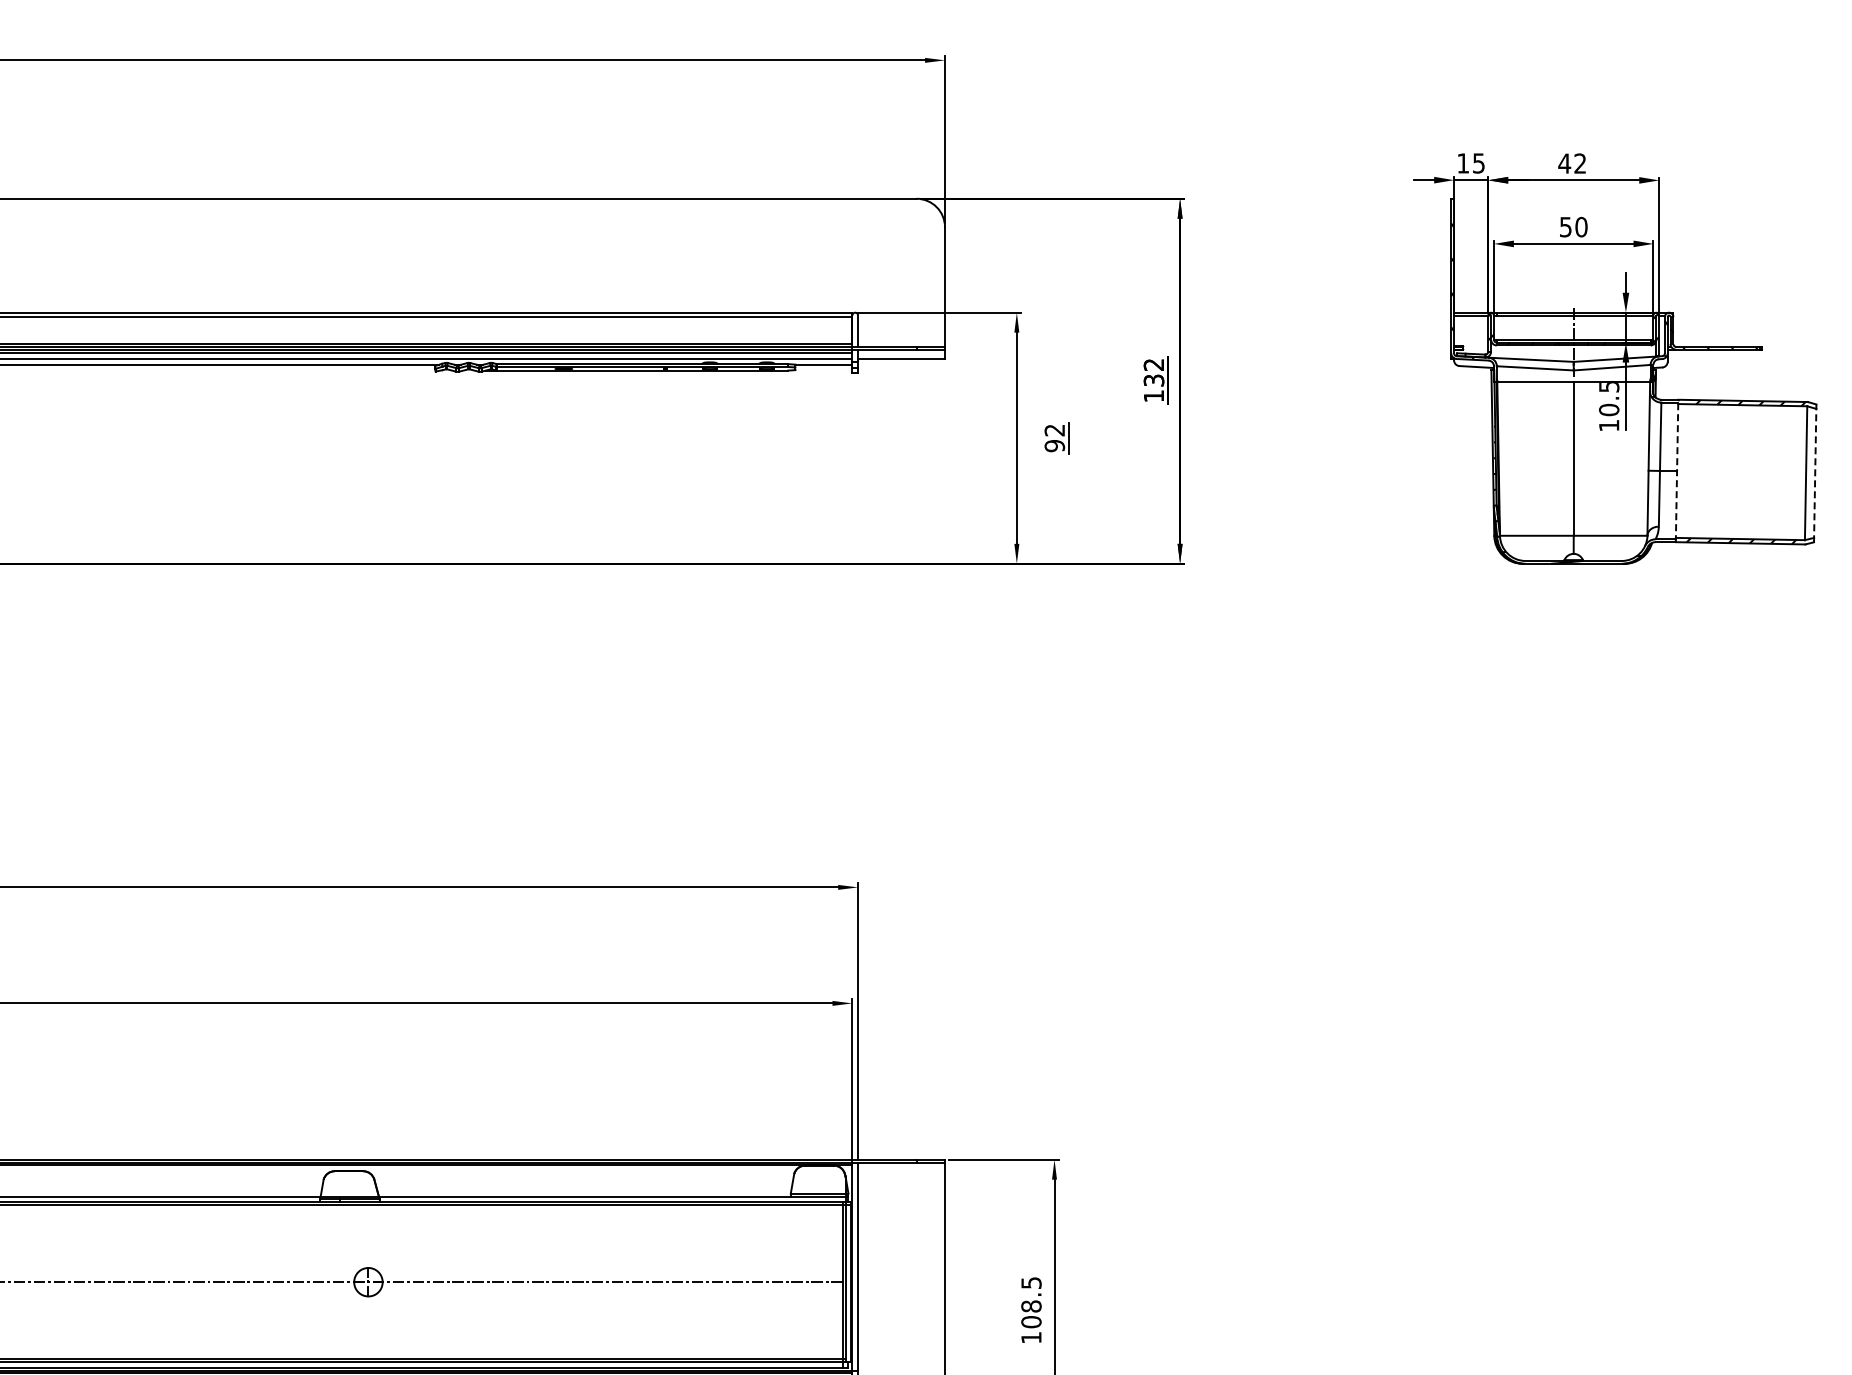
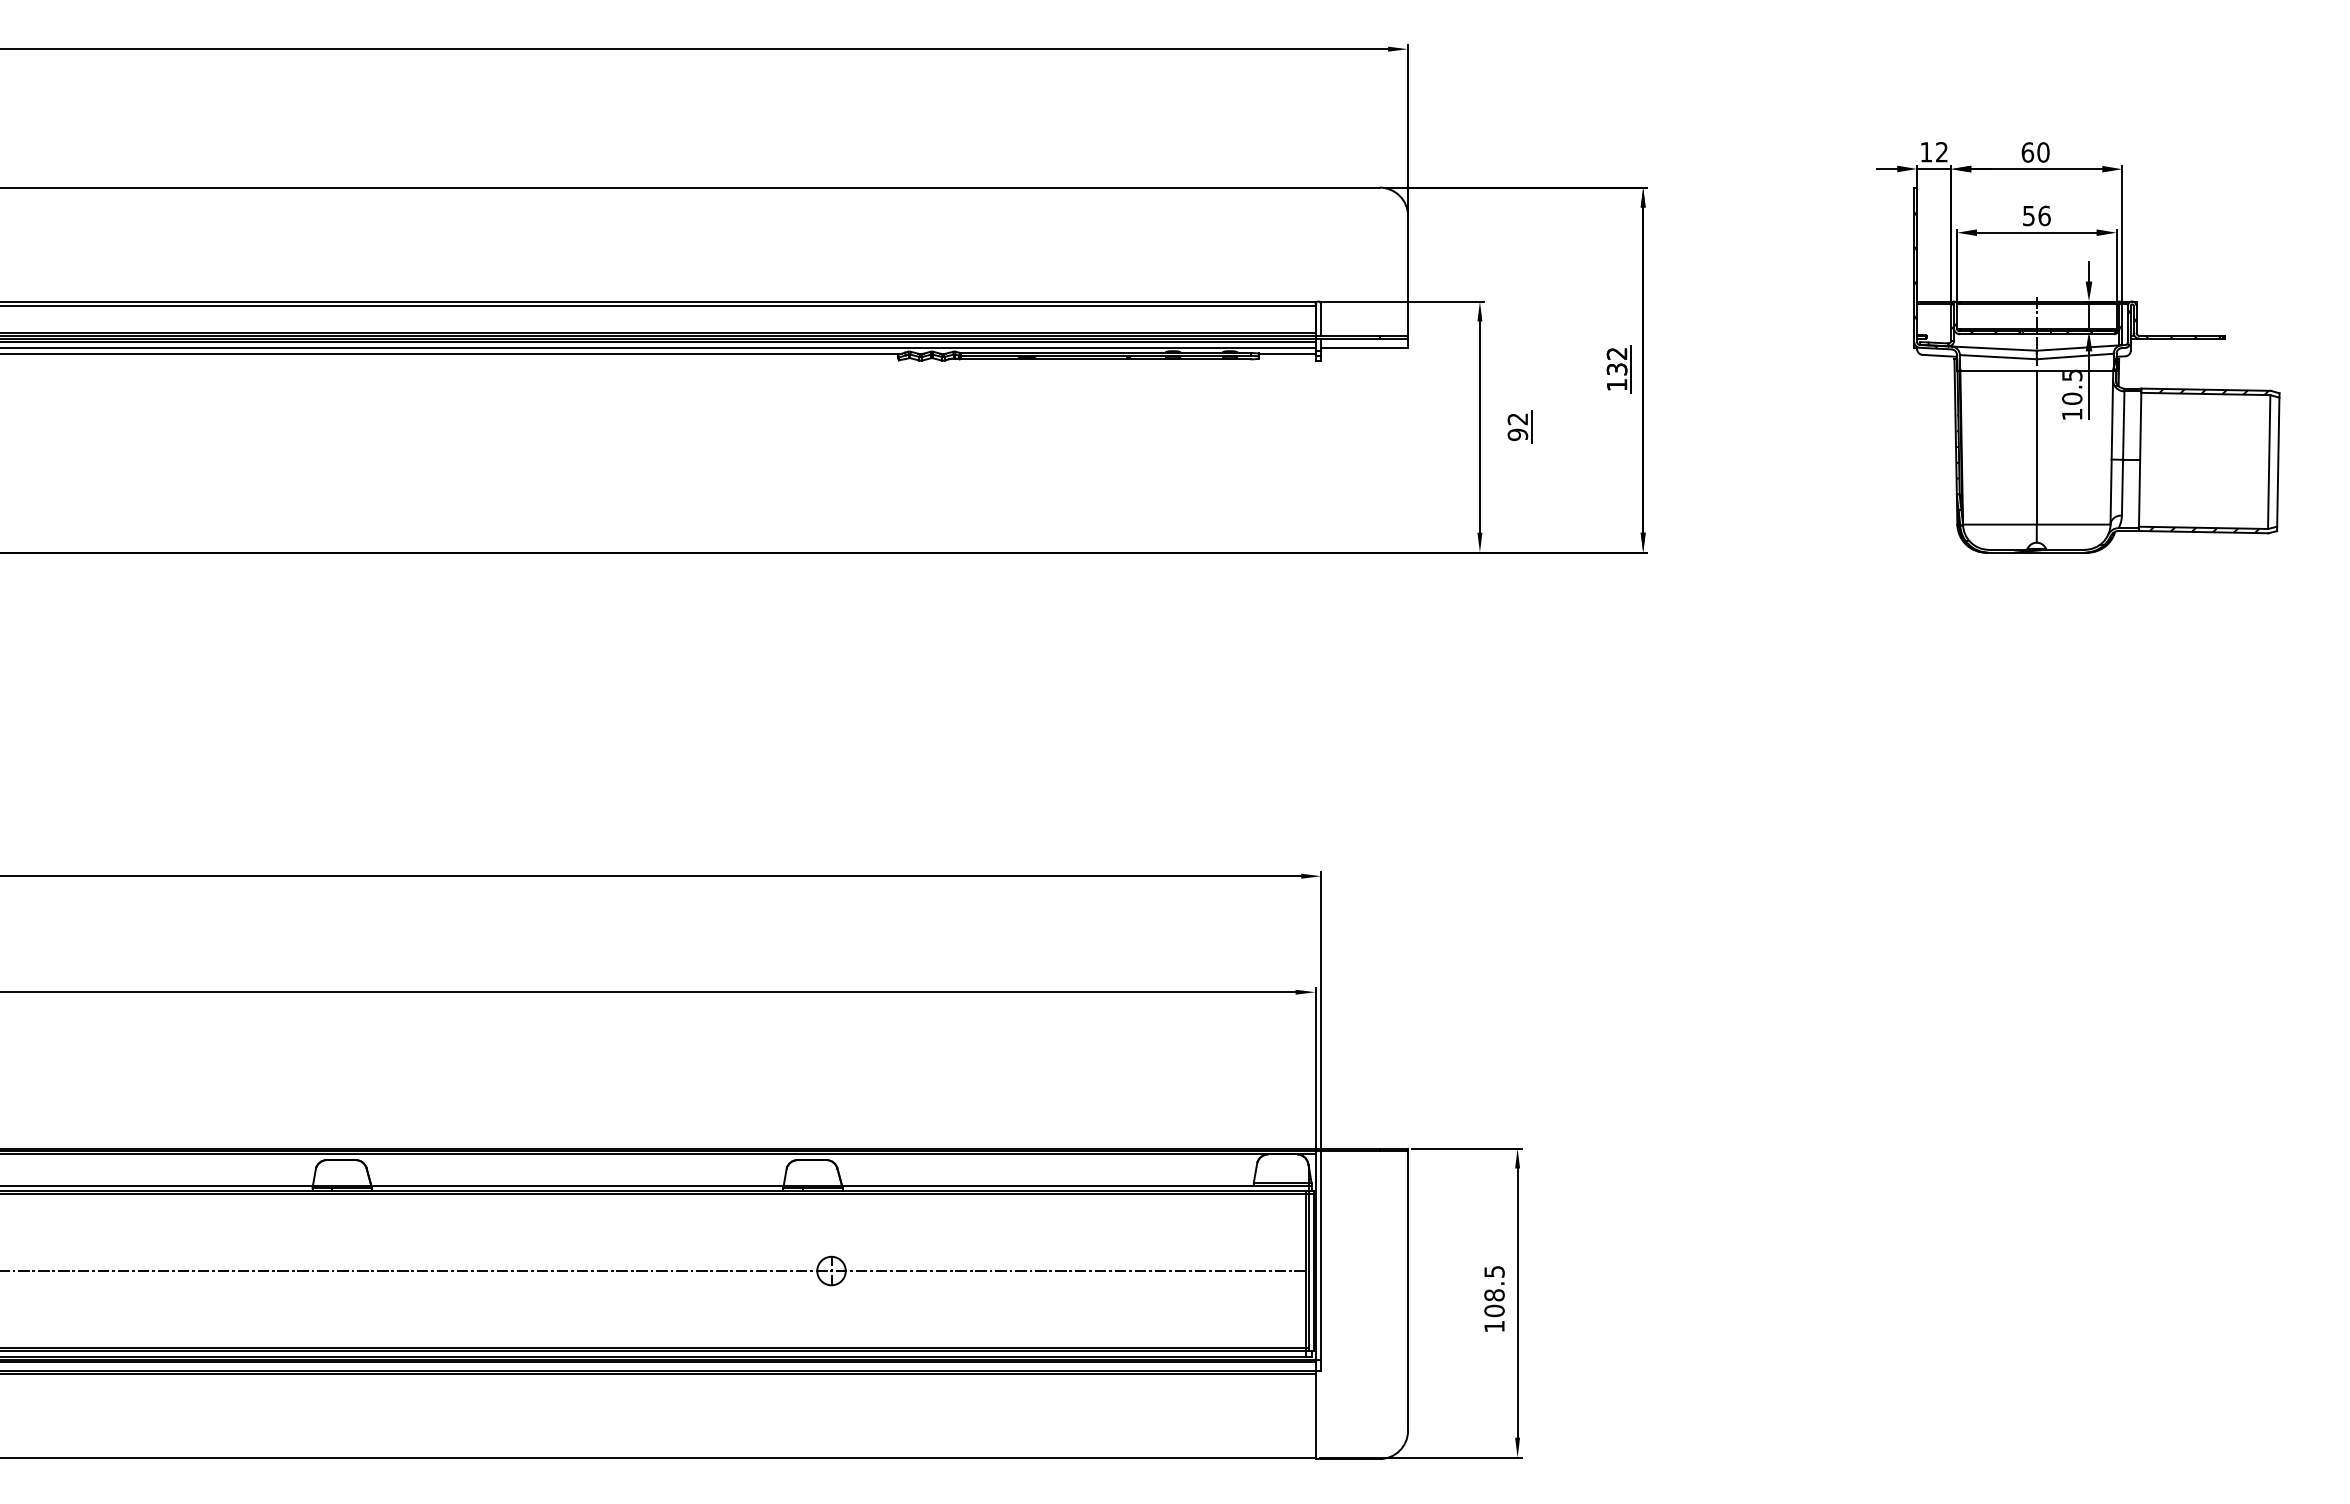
text: (1478, 163) -> (1941, 152), 15 -> 12
text: (1572, 163) -> (2035, 152), 42 -> 60
text: (1581, 226) -> (2044, 215), 50 -> 56
line: (1677, 470) -> (2140, 459), dashed -> solid
line: (1815, 473) -> (2278, 462), dashed -> solid

